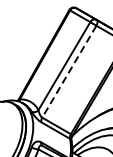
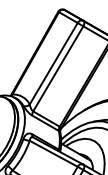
line: (69, 72) -> (58, 69), dashed -> solid

